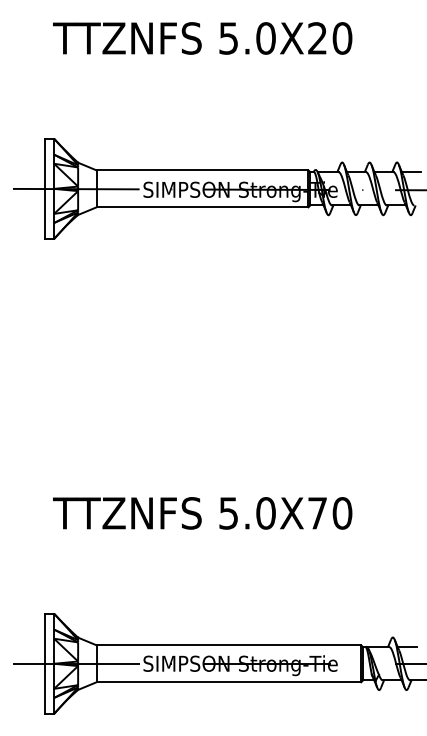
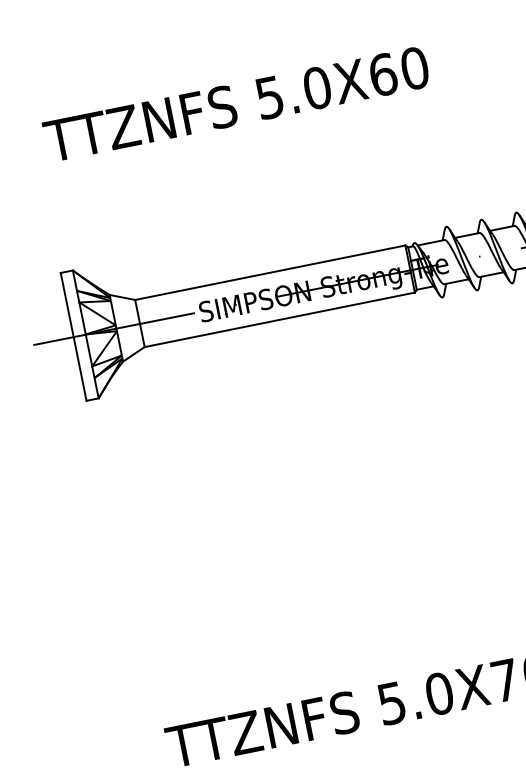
text: (317, 38) -> (383, 74), 5.0X20 -> 5.0X60

